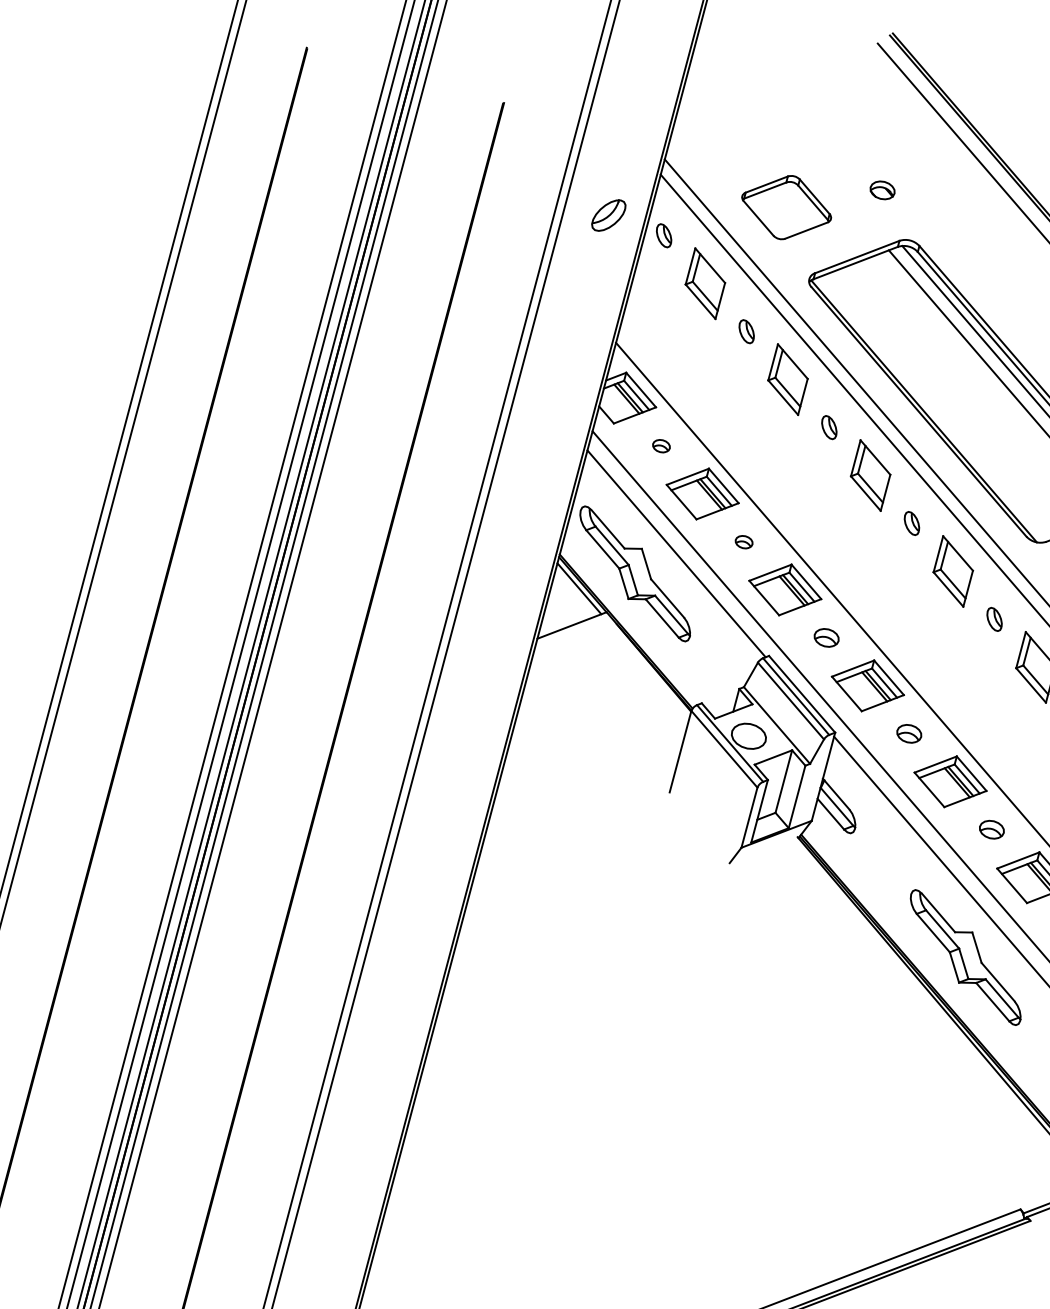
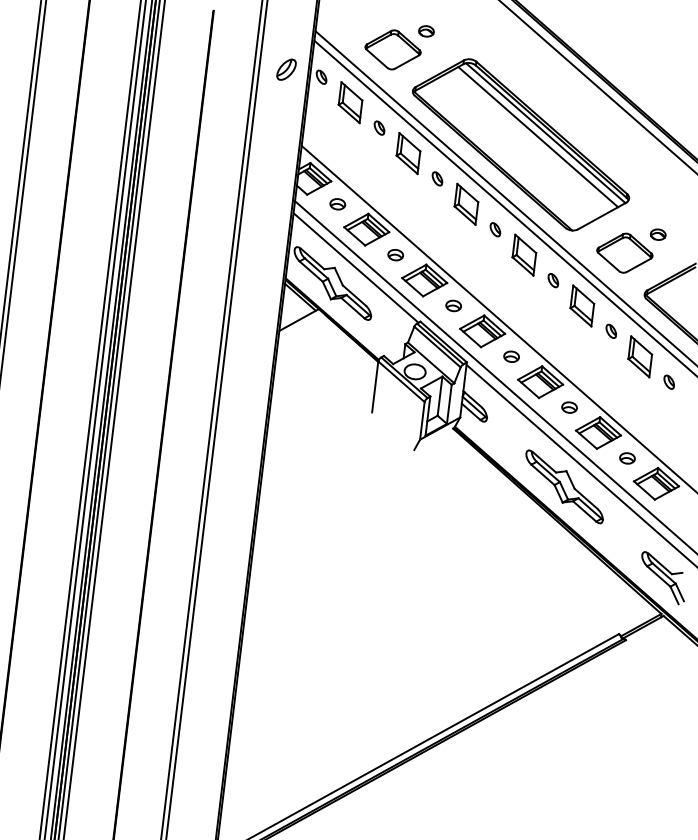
part: (882, 190) -> (426, 31), moved
part: (660, 446) -> (337, 204), size x1.43
part: (743, 542) -> (395, 255), size x1.43

